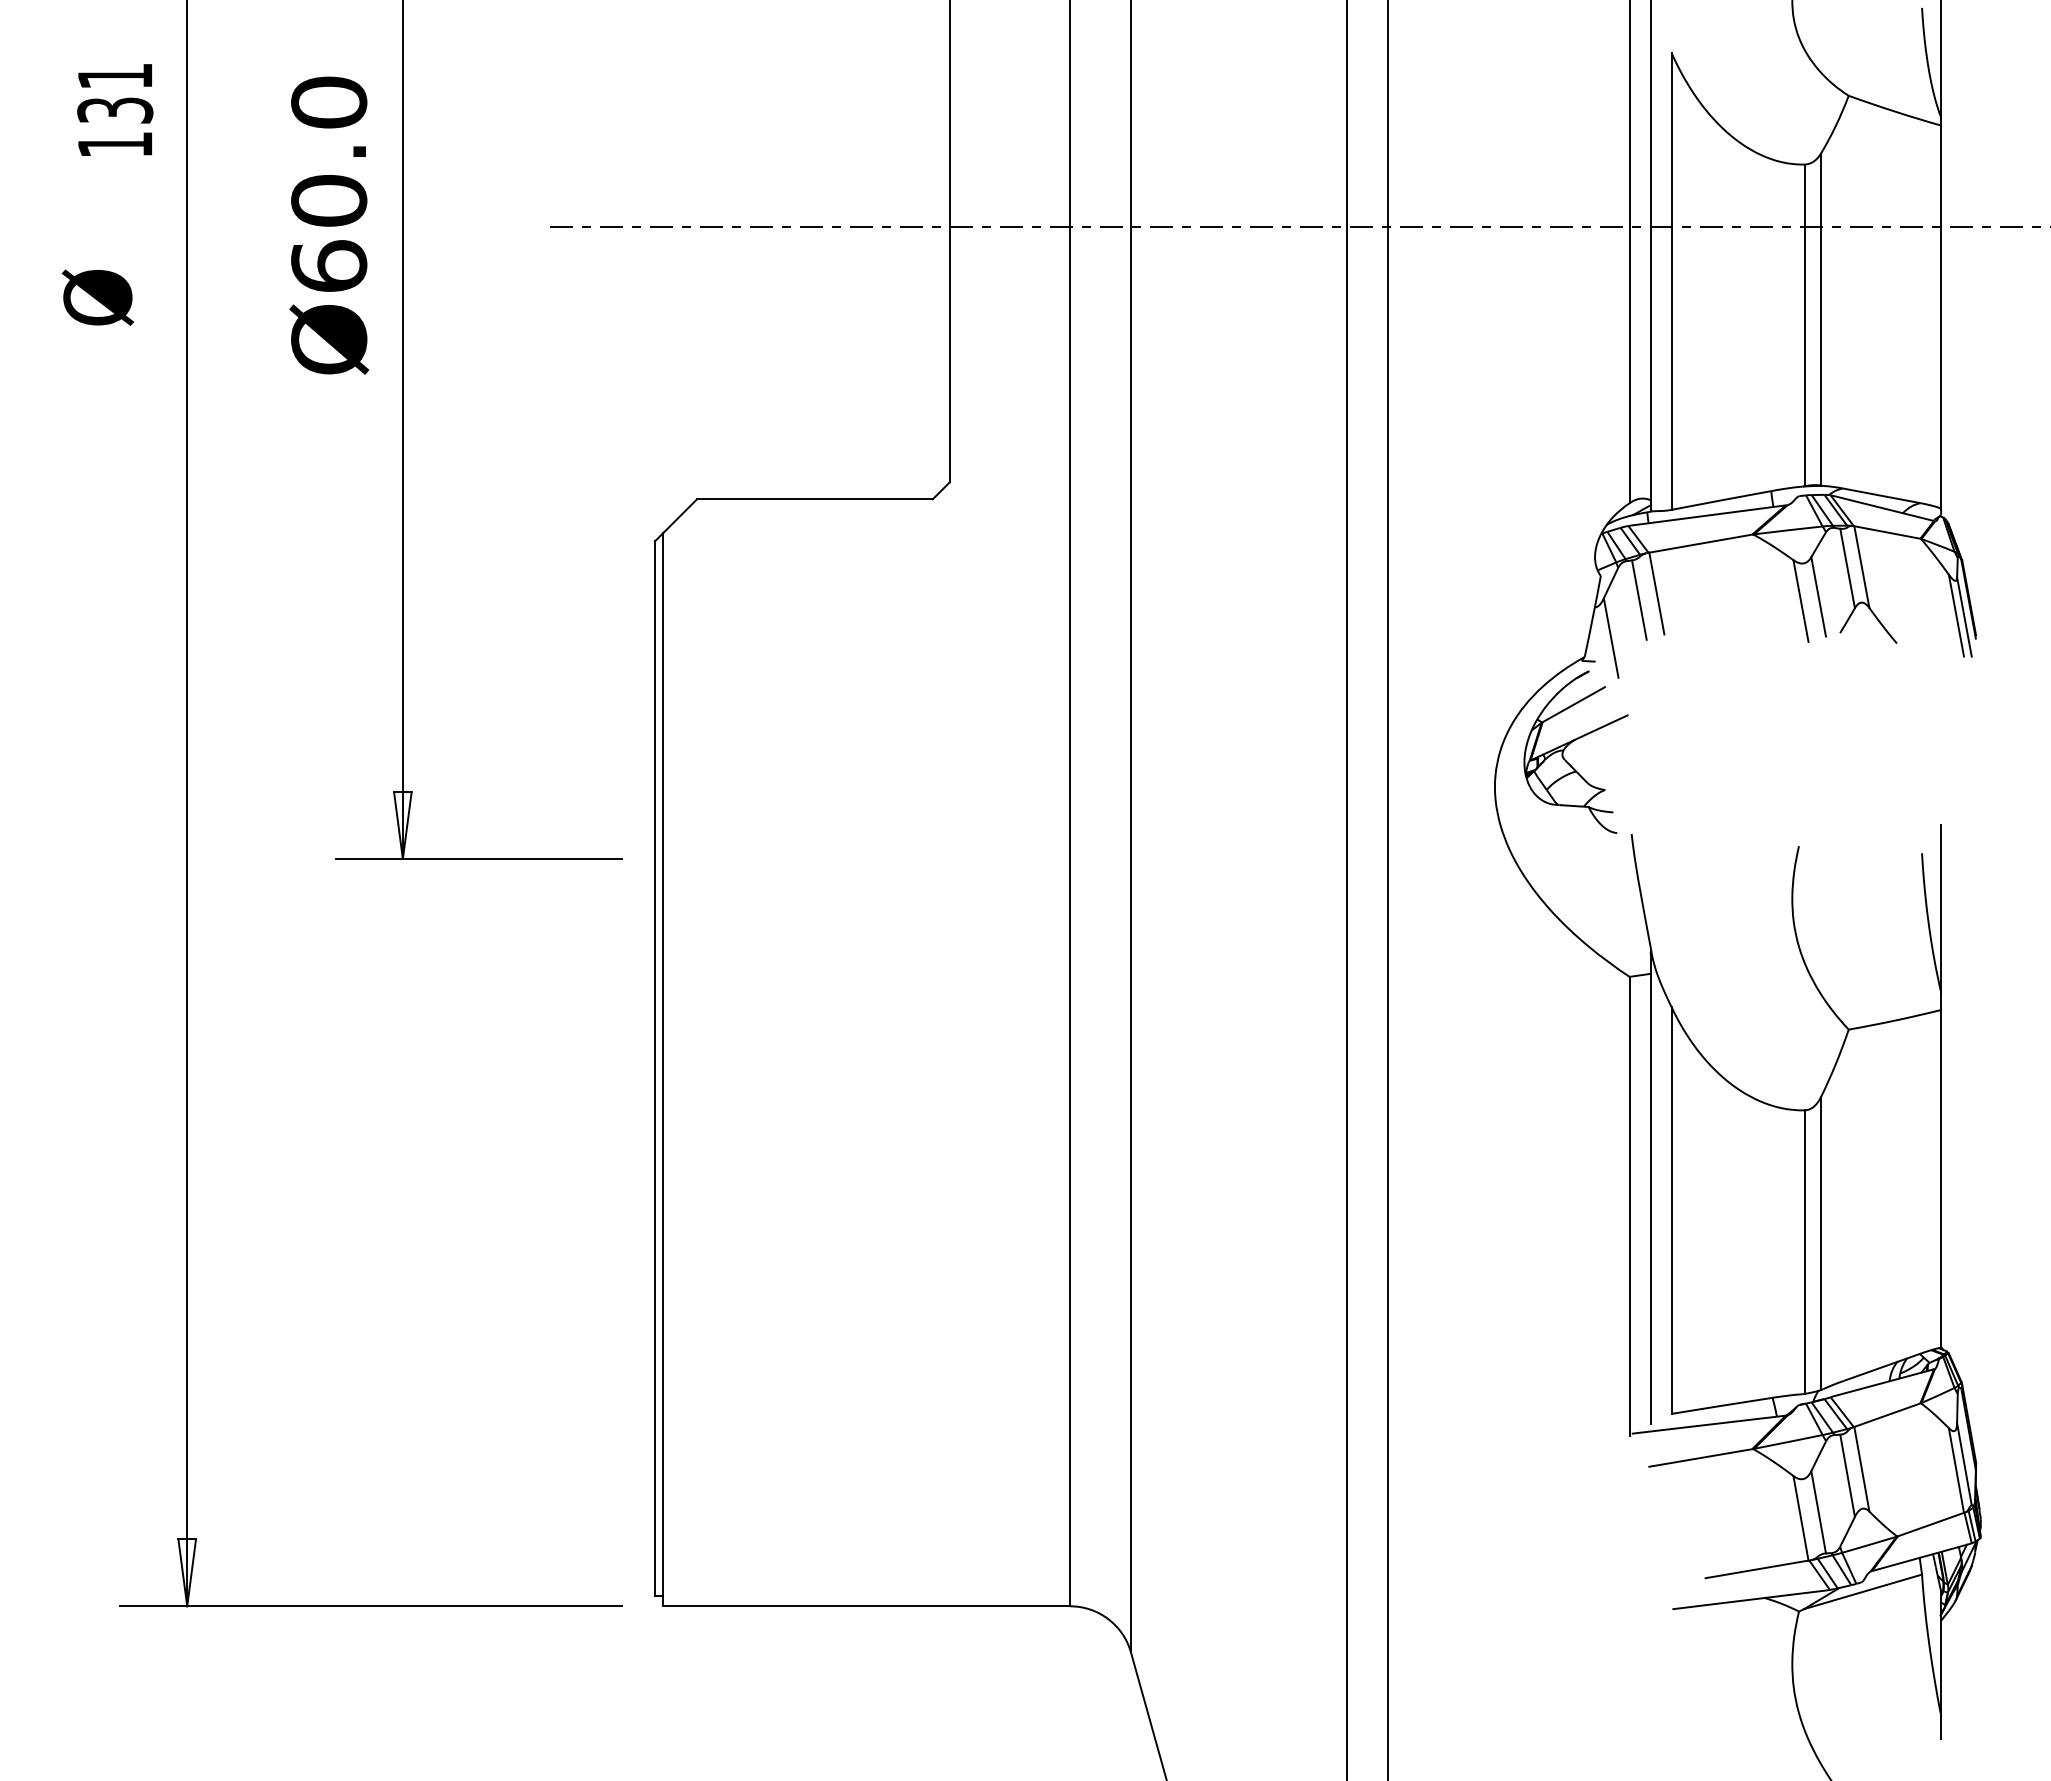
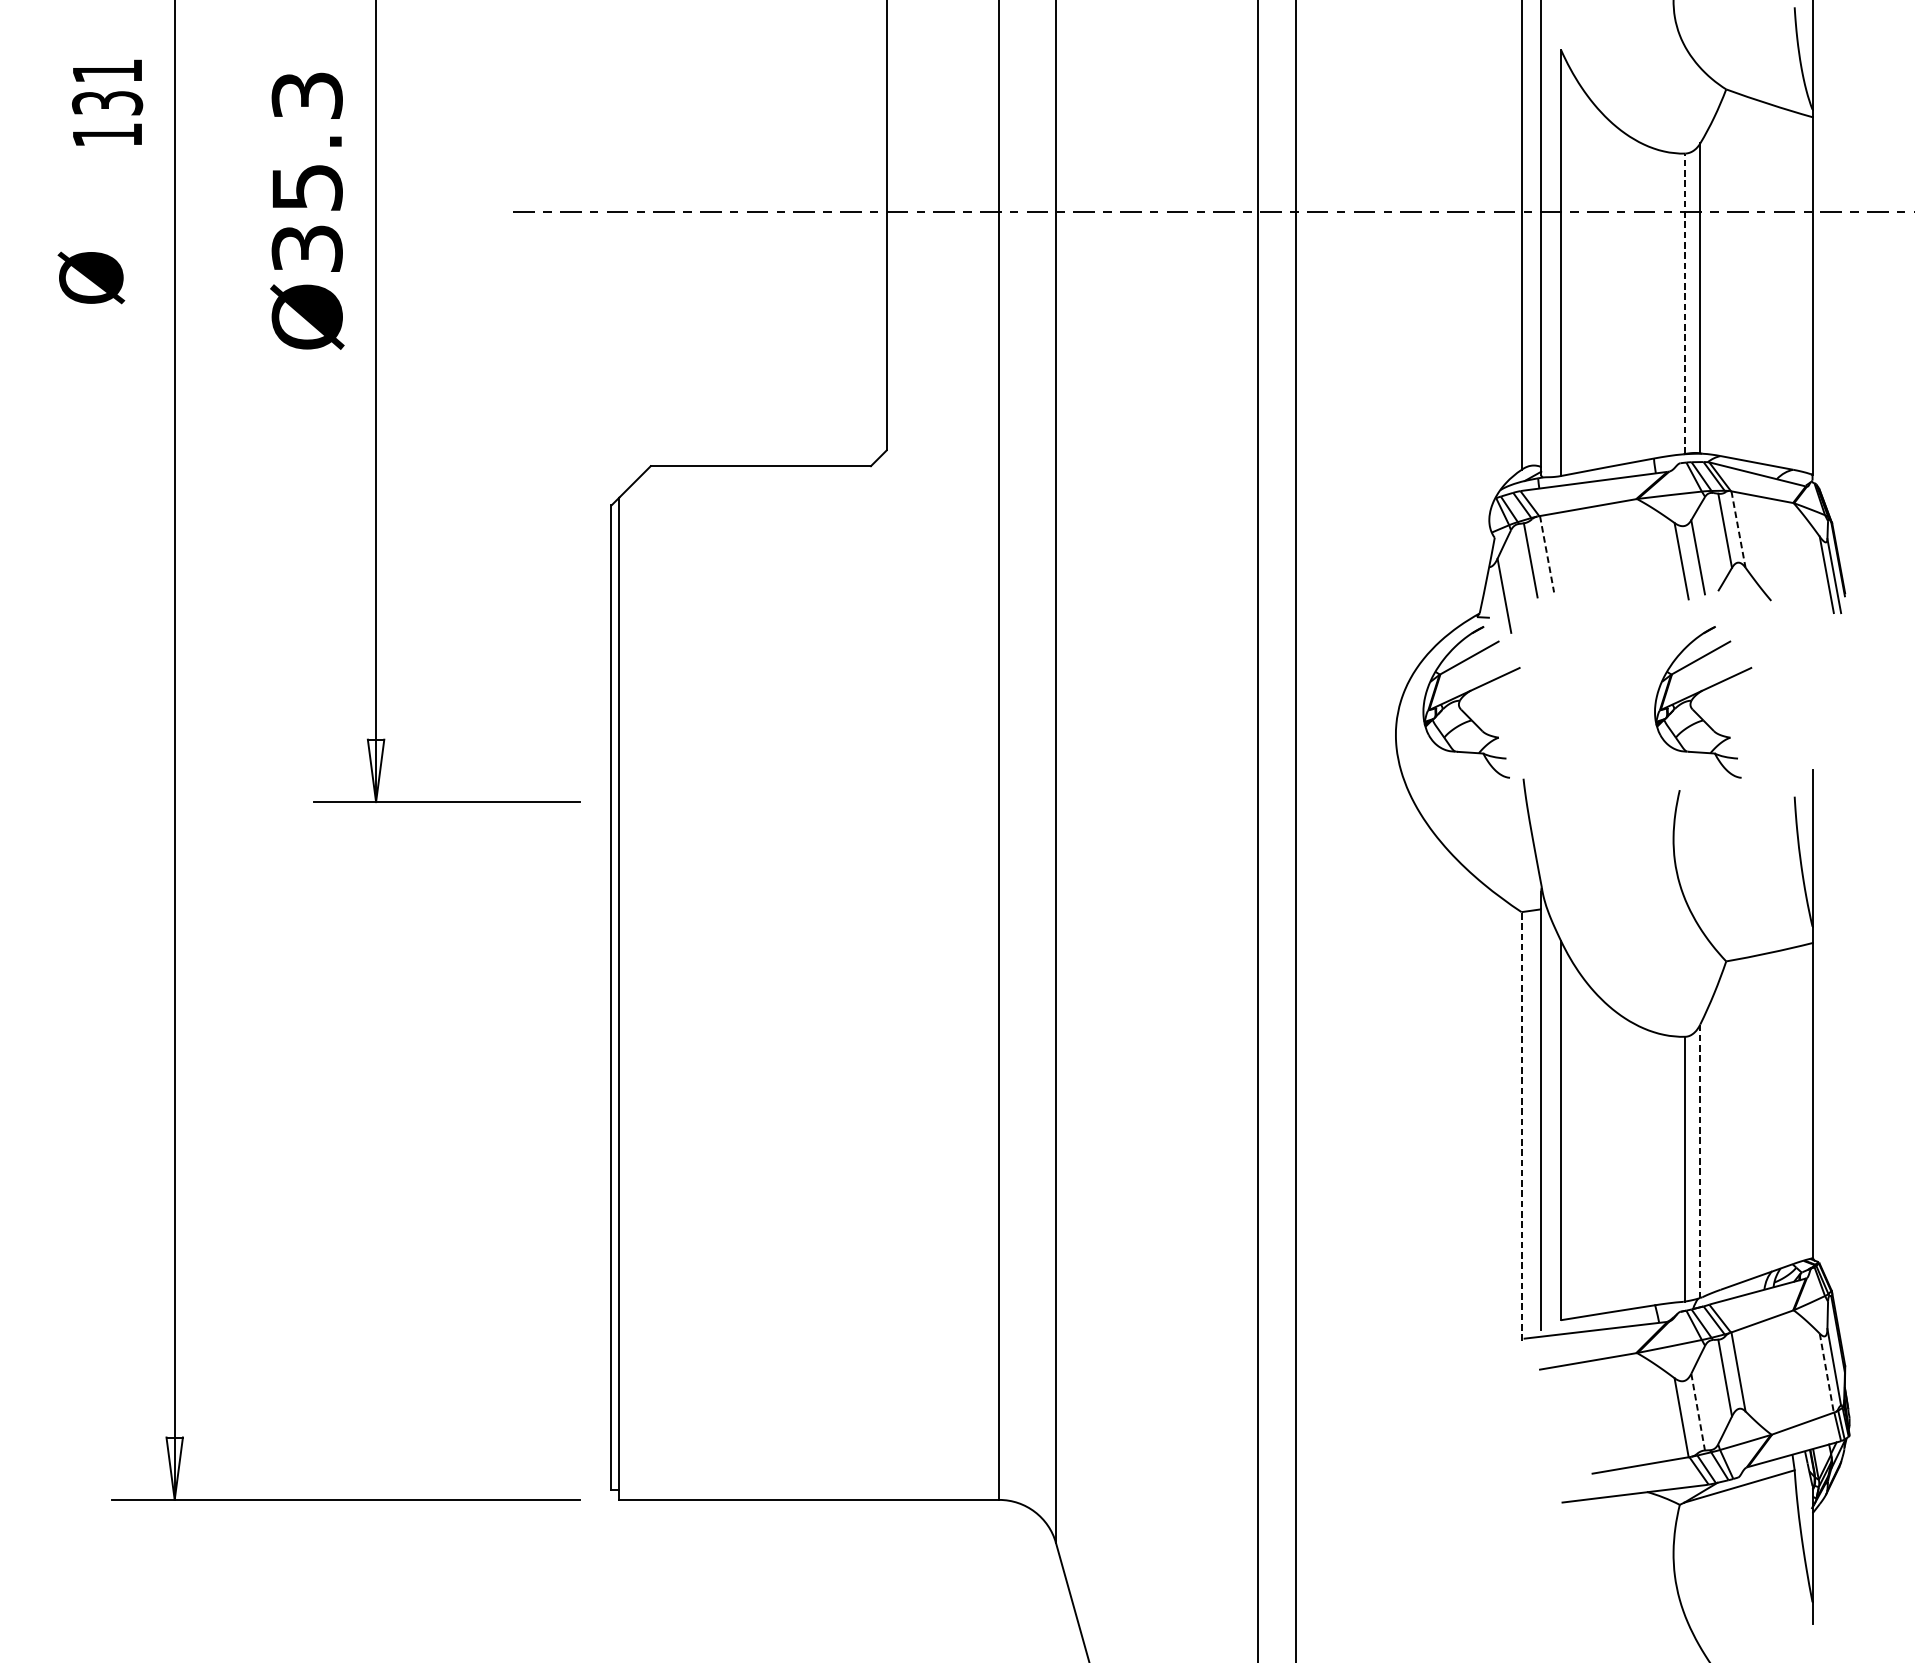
text: (329, 183) -> (307, 171), Ø60.0 -> Ø35.3
line: (1804, 325) -> (1684, 303), solid -> dashed
line: (1861, 567) -> (1738, 529), solid -> dashed
line: (1656, 593) -> (1546, 554), solid -> dashed
part: (1818, 744) -> (1698, 695), added
line: (1629, 1206) -> (1521, 1126), solid -> dashed
line: (1820, 1244) -> (1699, 1162), solid -> dashed
line: (1956, 1470) -> (1826, 1373), solid -> dashed
line: (1818, 1512) -> (1698, 1412), solid -> dashed

